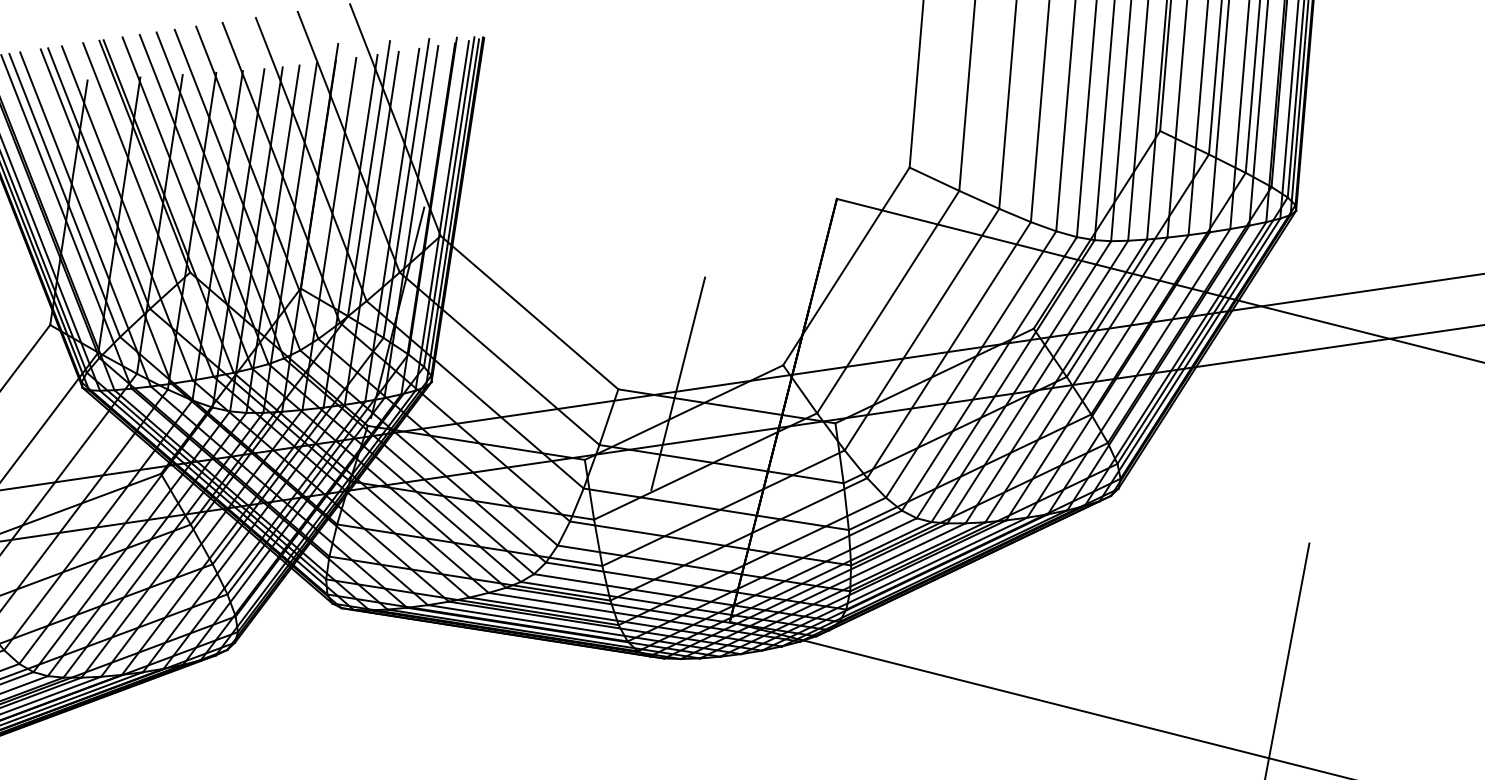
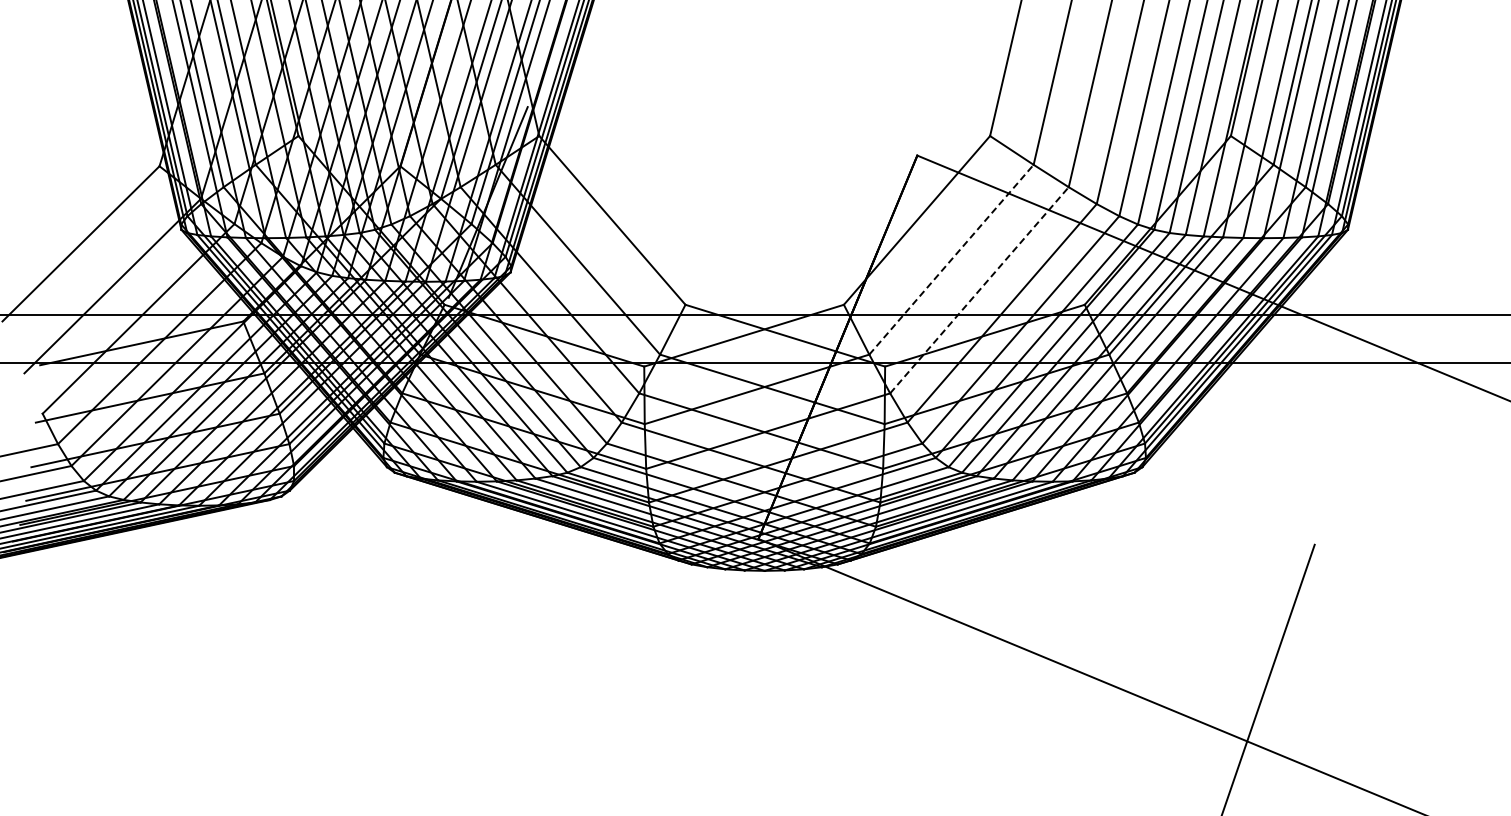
line: (888, 301) -> (951, 259), solid -> dashed
line: (921, 328) -> (979, 289), solid -> dashed
line: (678, 383) -> (742, 307), removed

